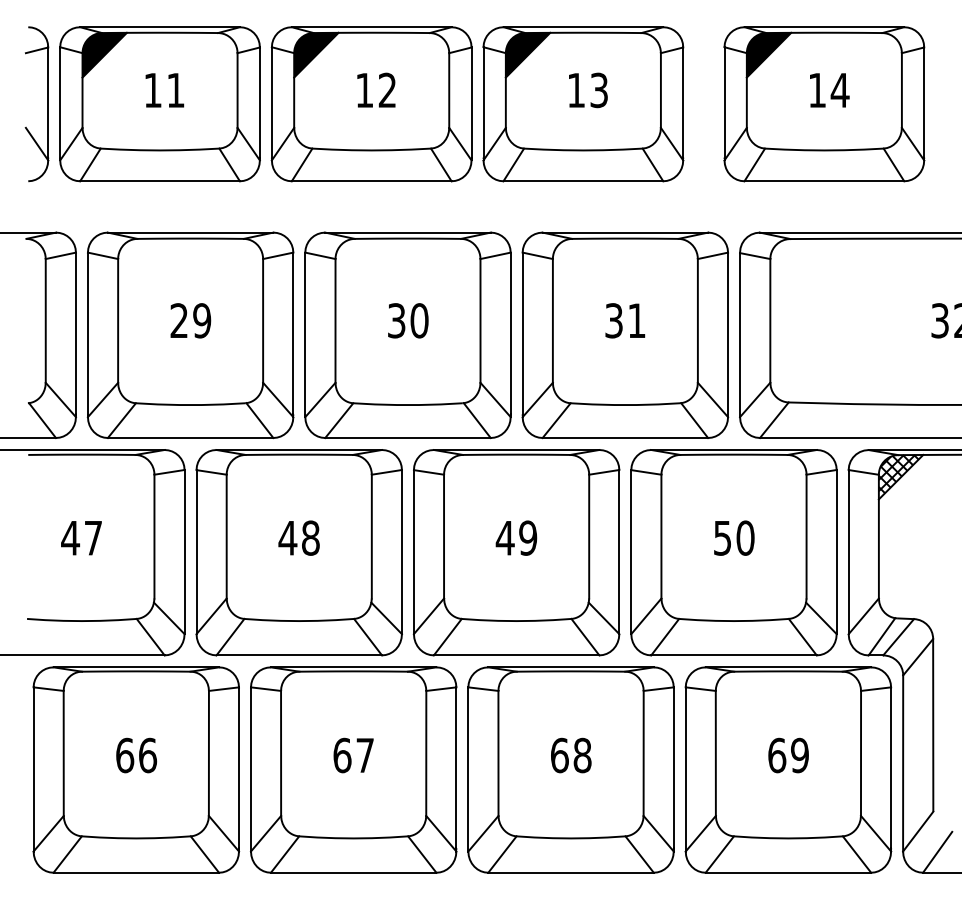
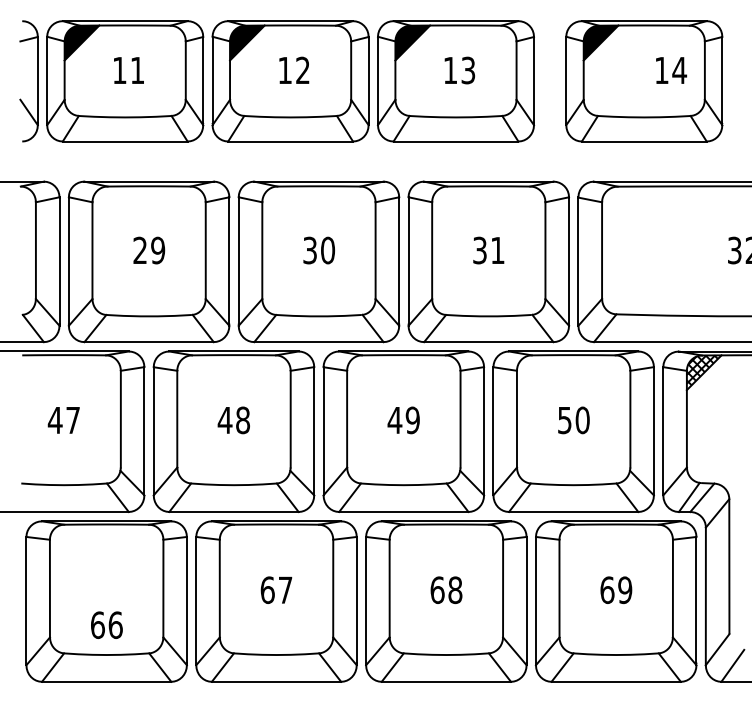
text: (829, 90) -> (671, 70), moved
text: (136, 754) -> (106, 624), moved

